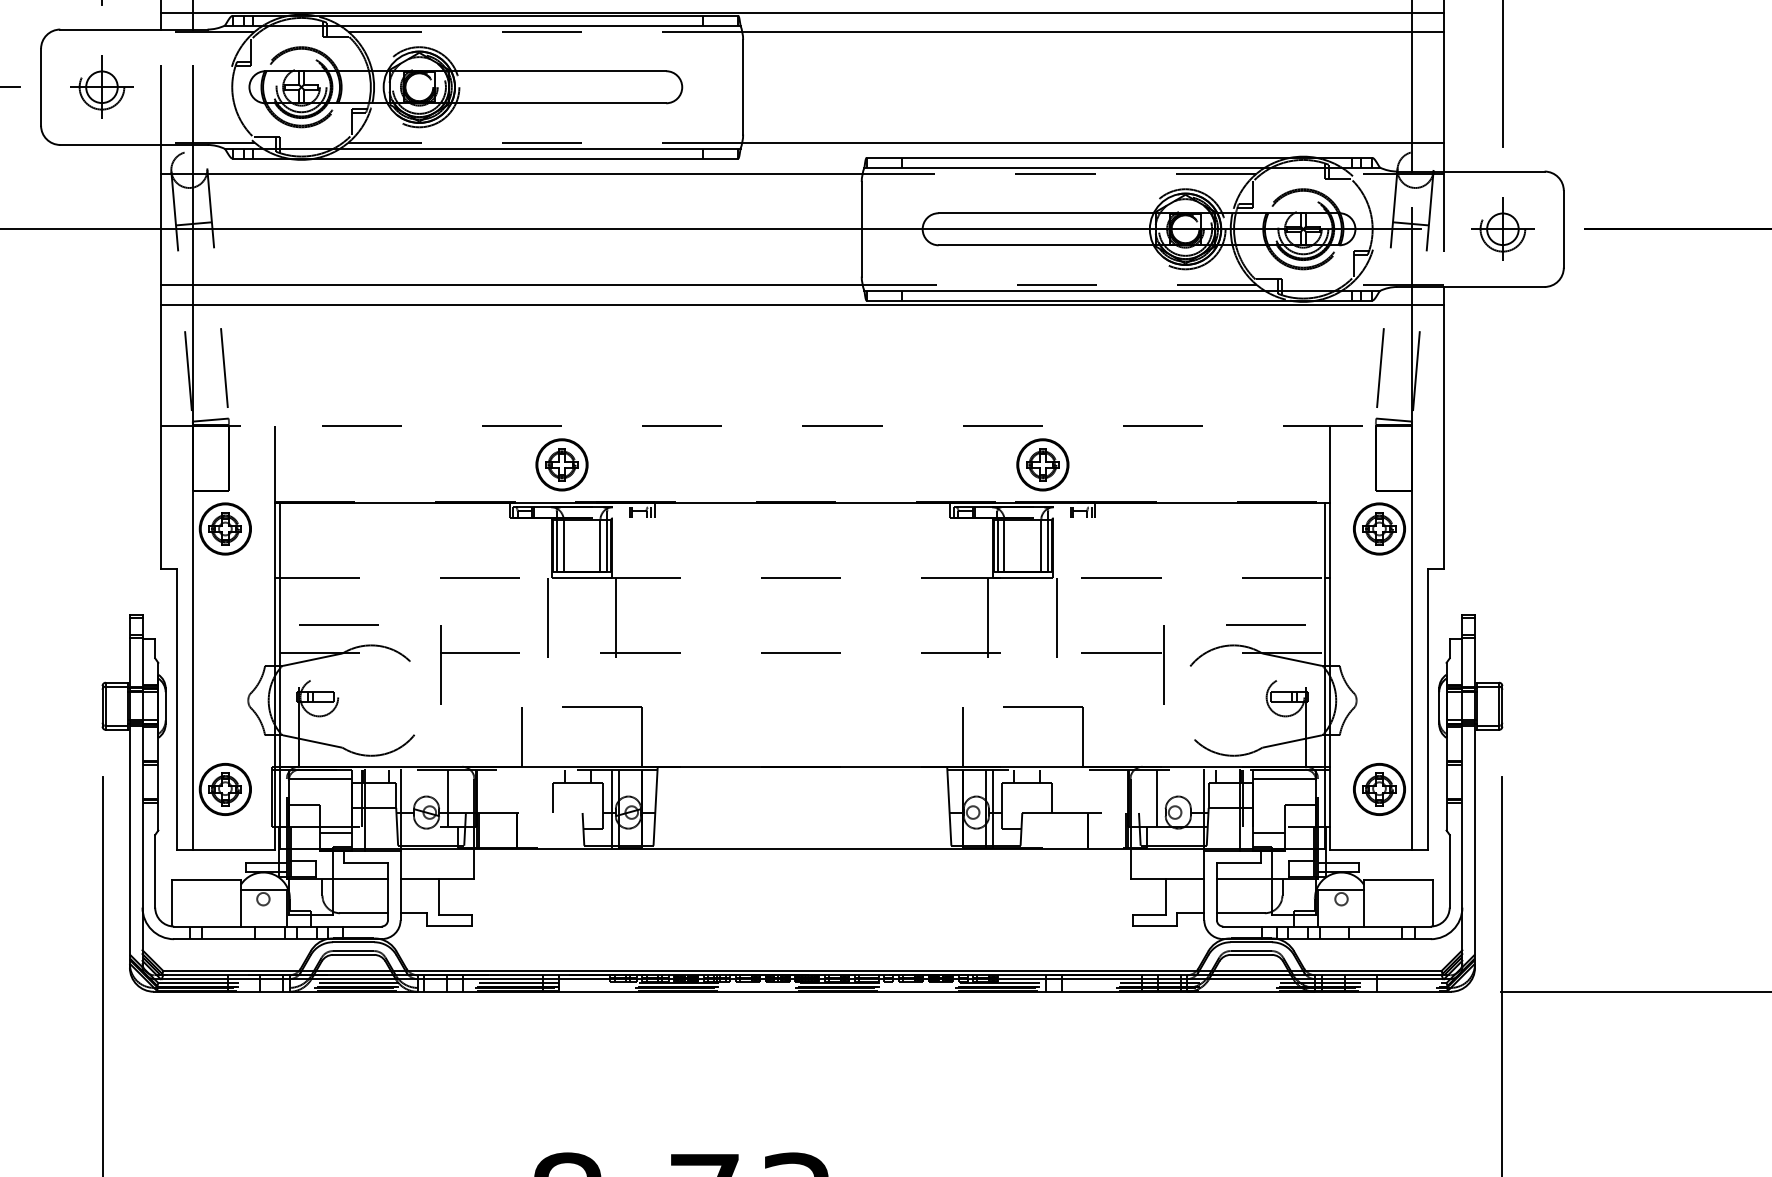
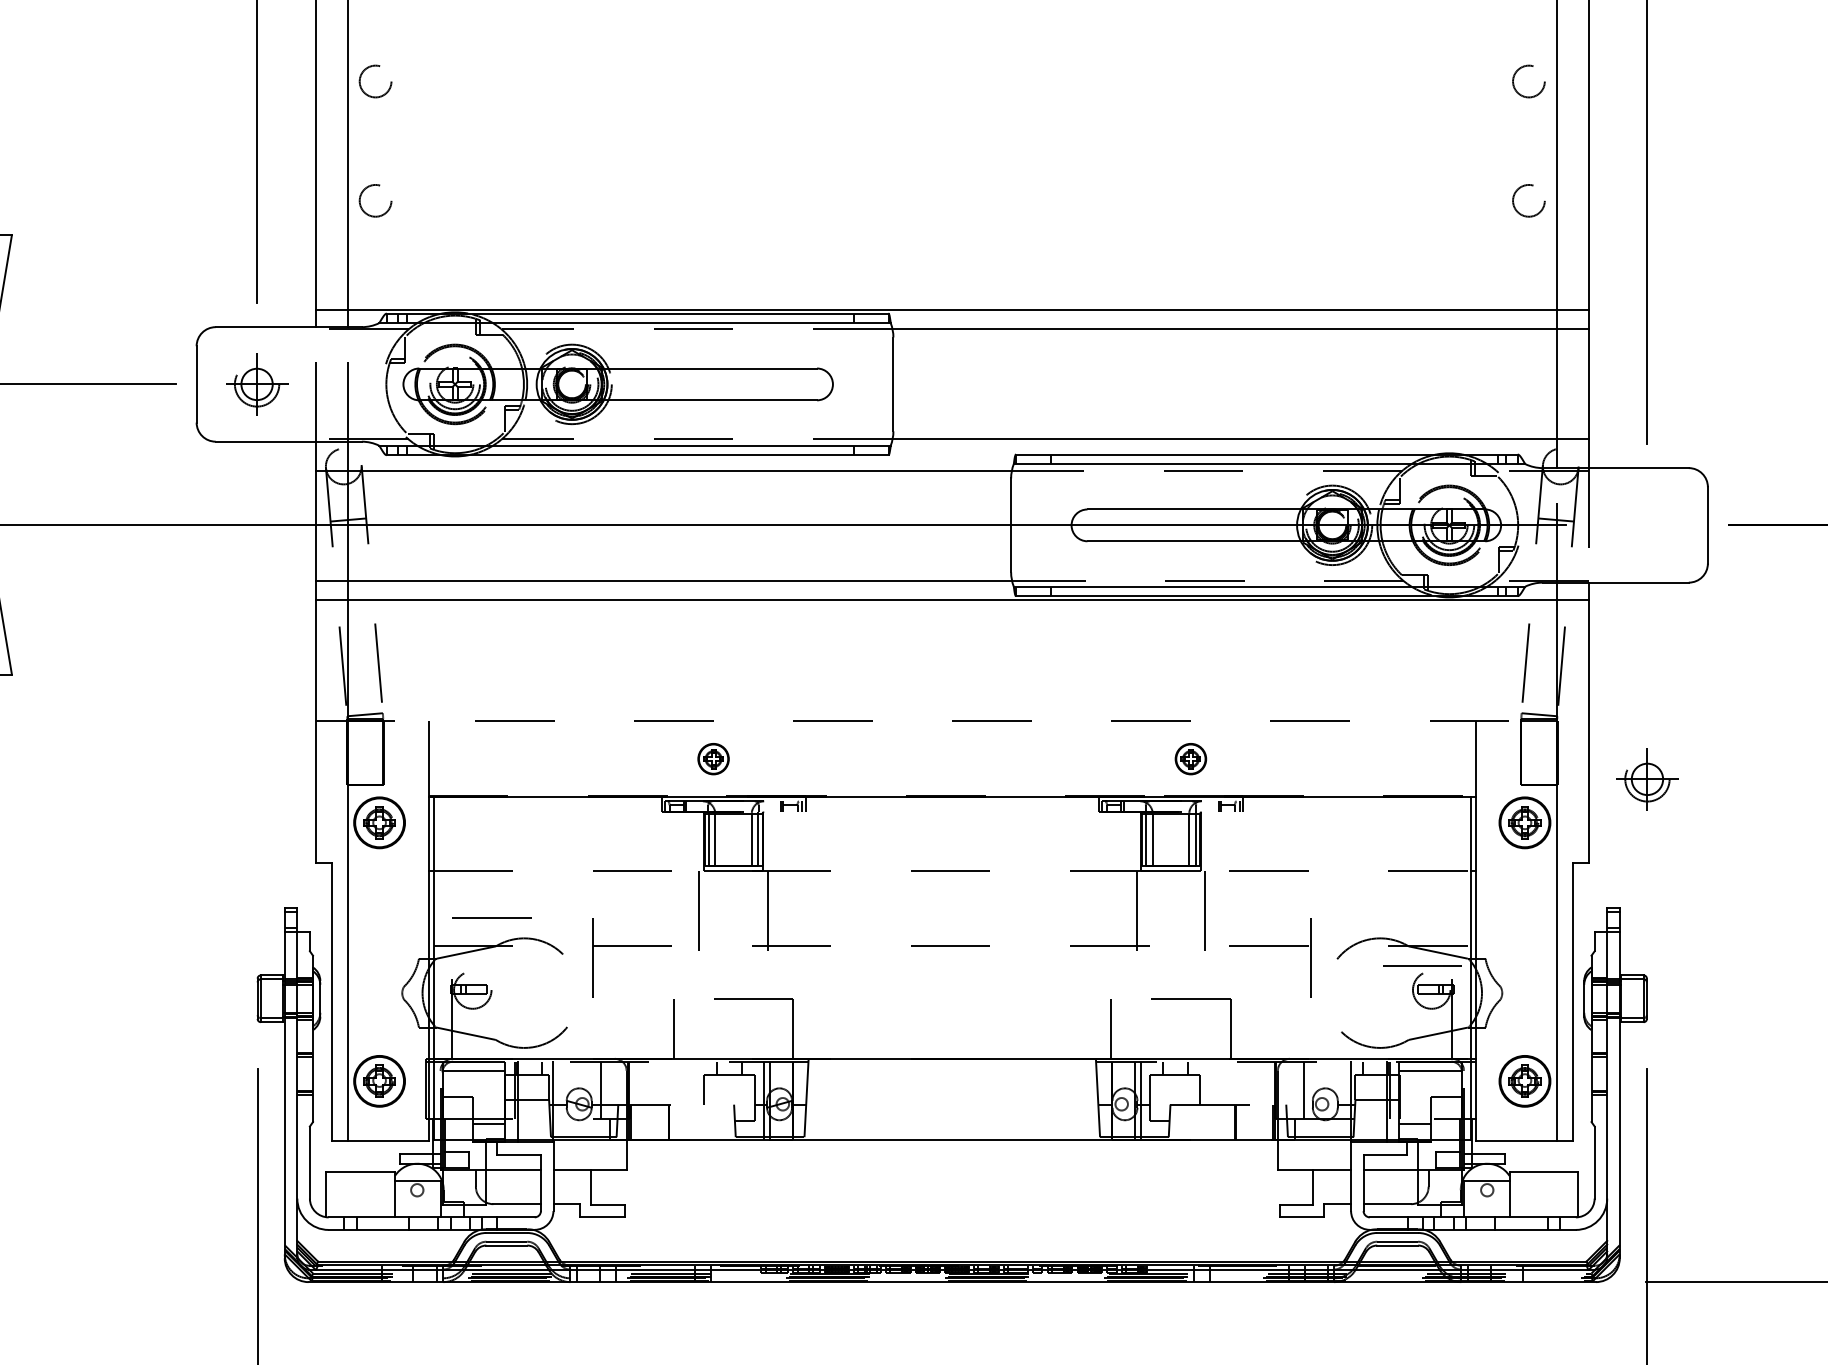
part: (1502, 229) -> (1647, 779), moved
part: (561, 464) -> (713, 758), size x0.6
part: (1042, 464) -> (1190, 758), size x0.6
line: (1266, 624) -> (1422, 965), moved

